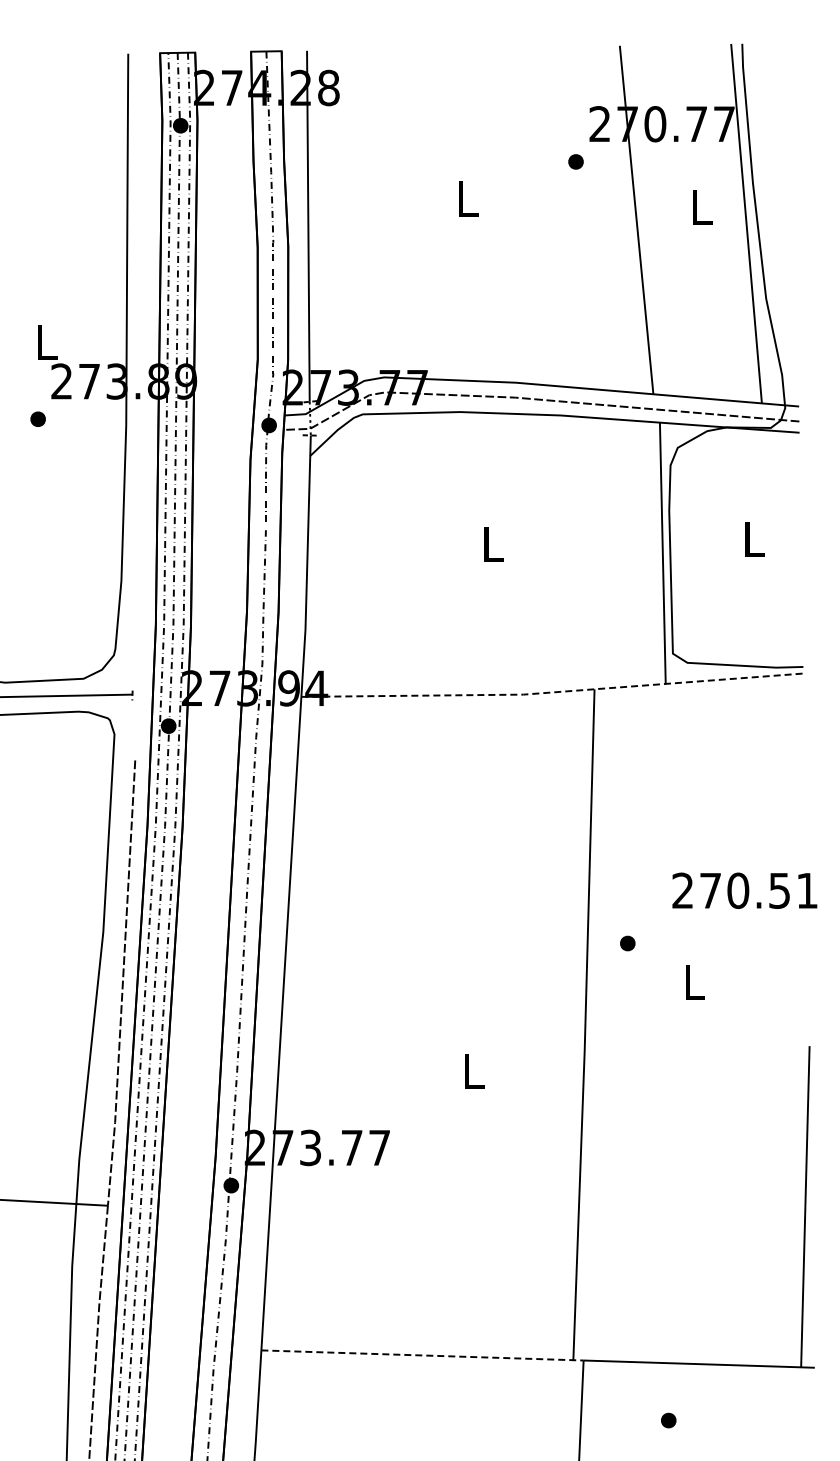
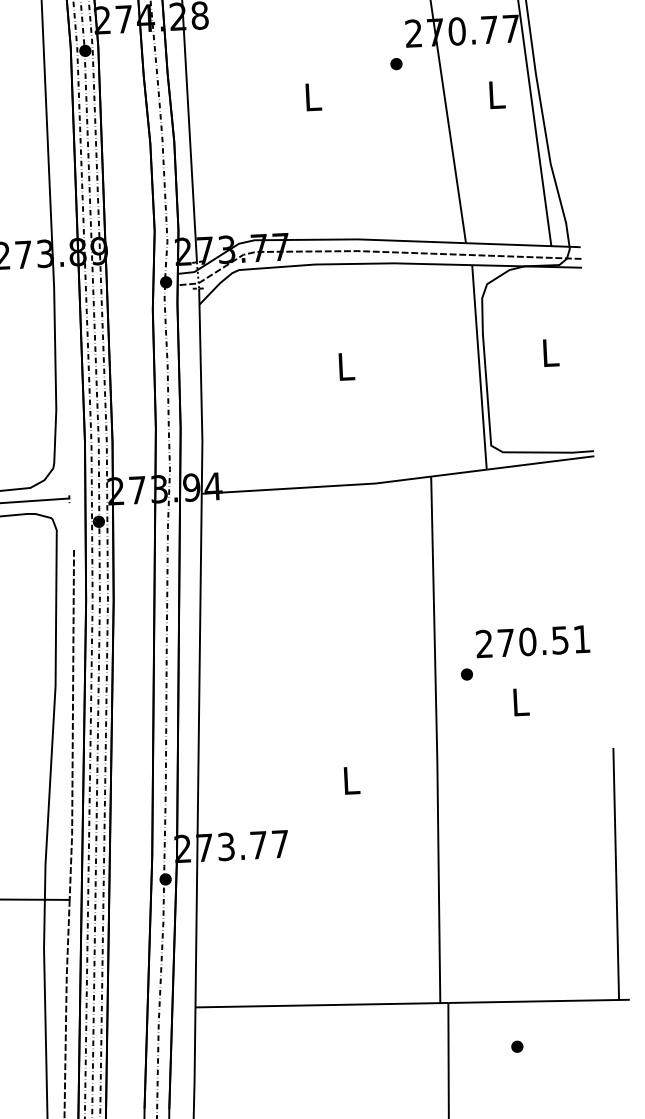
line: (552, 692) -> (398, 480), dashed -> solid
text: (744, 890) -> (532, 641), moved
line: (422, 1355) -> (321, 1005), dashed -> solid

